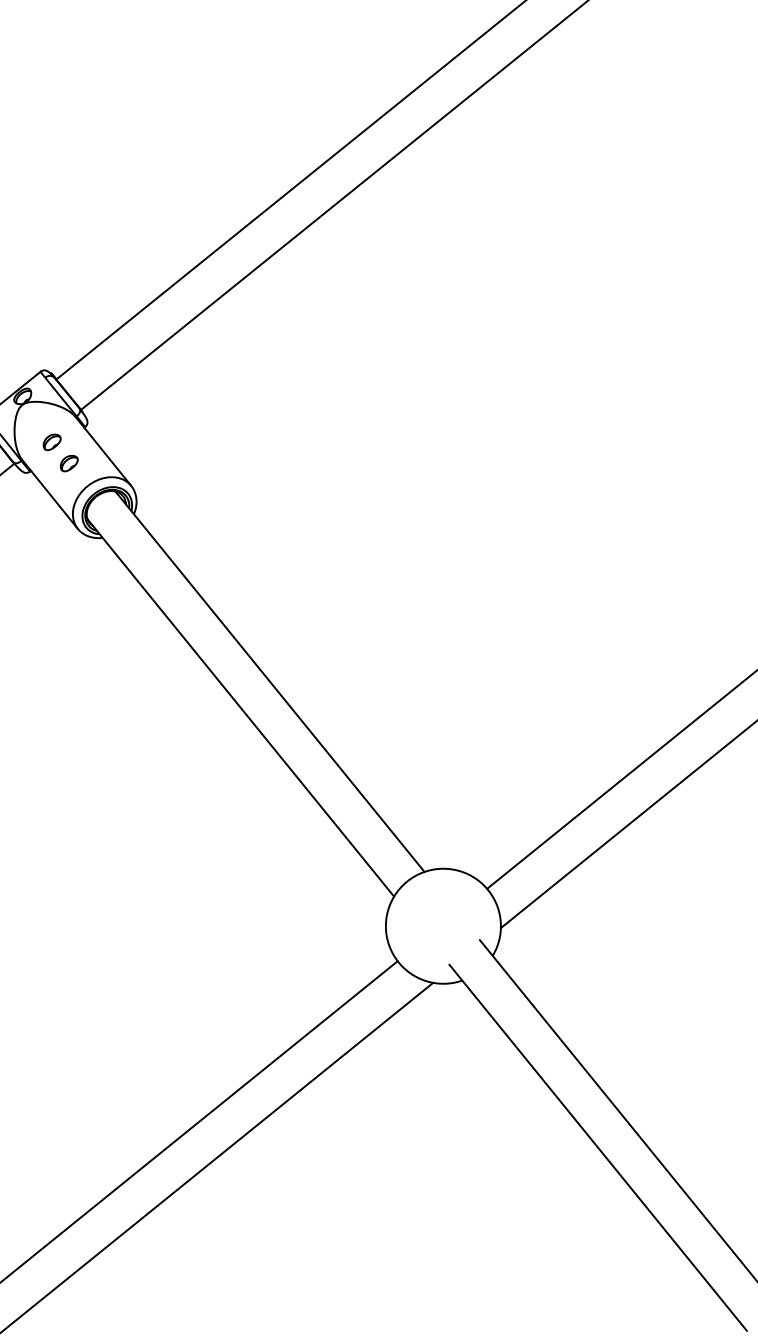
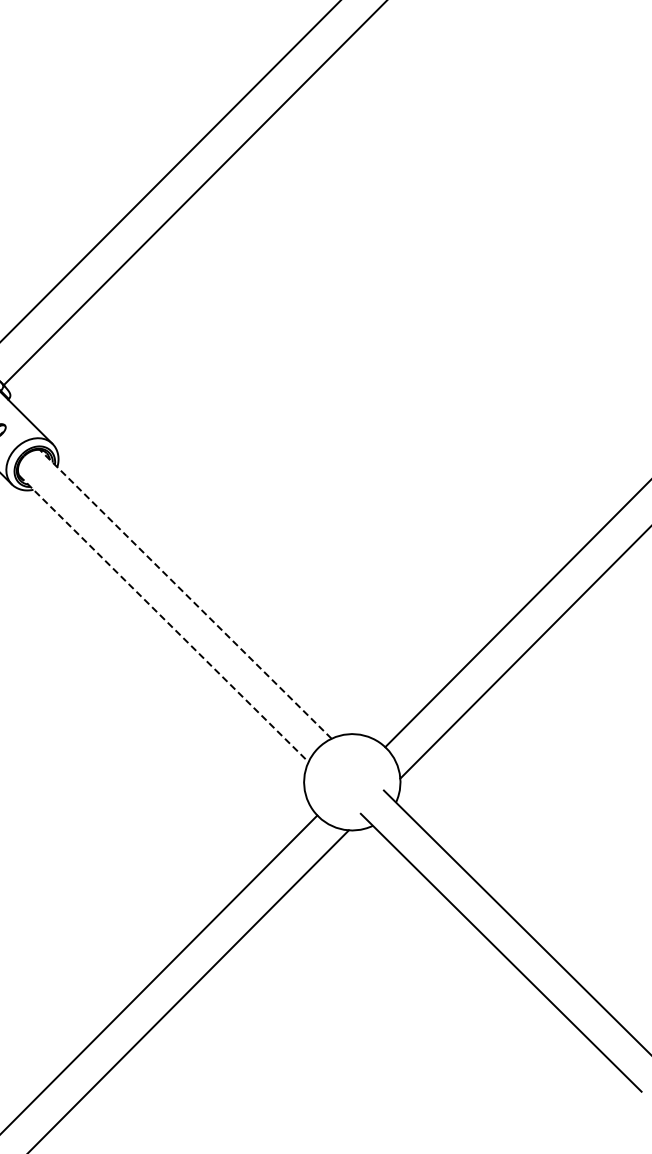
line: (269, 681) -> (185, 594), solid -> dashed
line: (240, 707) -> (163, 618), solid -> dashed

